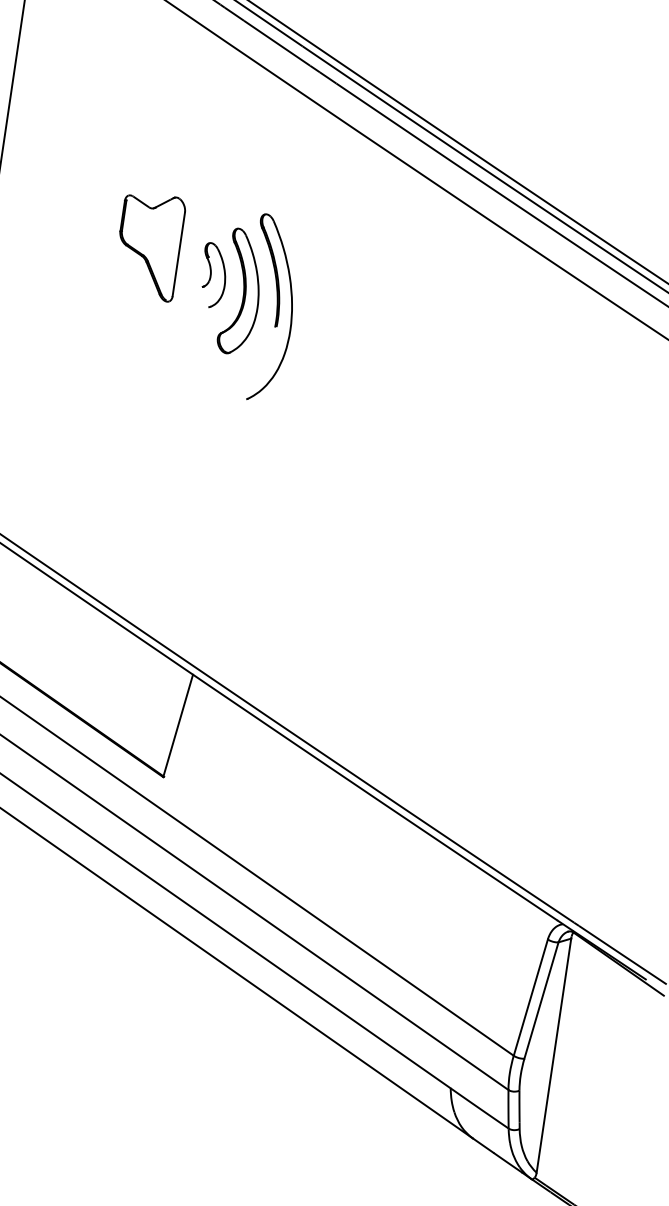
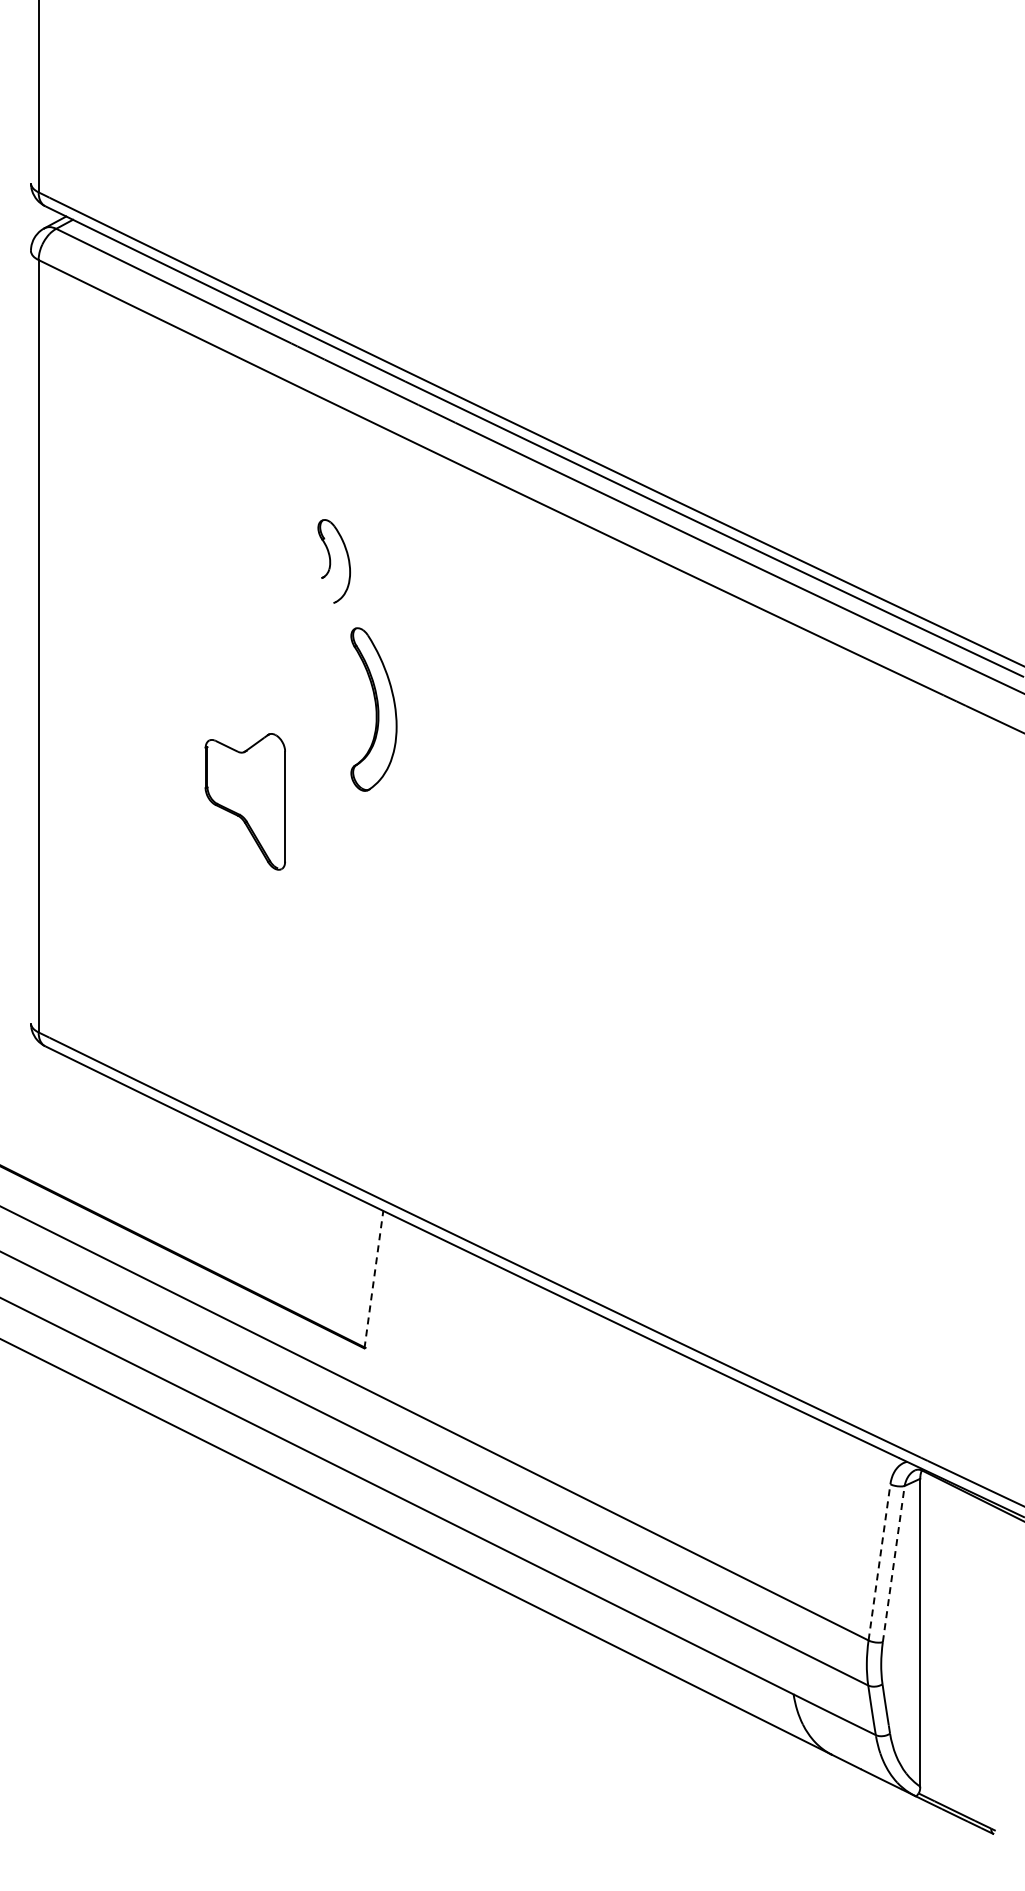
part: (148, 245) -> (244, 801), moved
part: (213, 275) -> (333, 561), moved
part: (276, 309) -> (421, 724), removed
line: (177, 725) -> (373, 1279), solid -> dashed
line: (530, 997) -> (879, 1562), solid -> dashed
line: (541, 1000) -> (893, 1564), solid -> dashed

